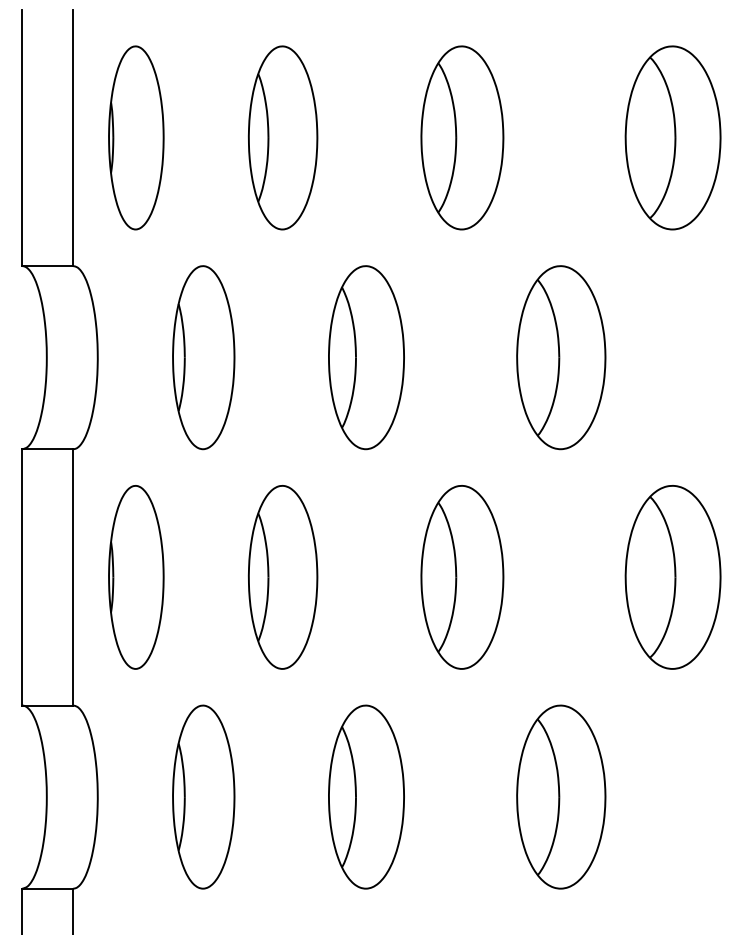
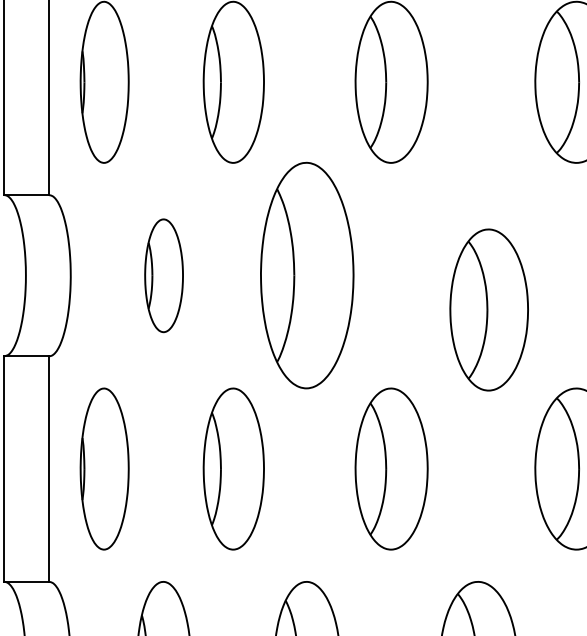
part: (203, 357) -> (163, 275), size x0.7
part: (366, 357) -> (307, 275), size x1.4
part: (561, 357) -> (489, 309), moved

